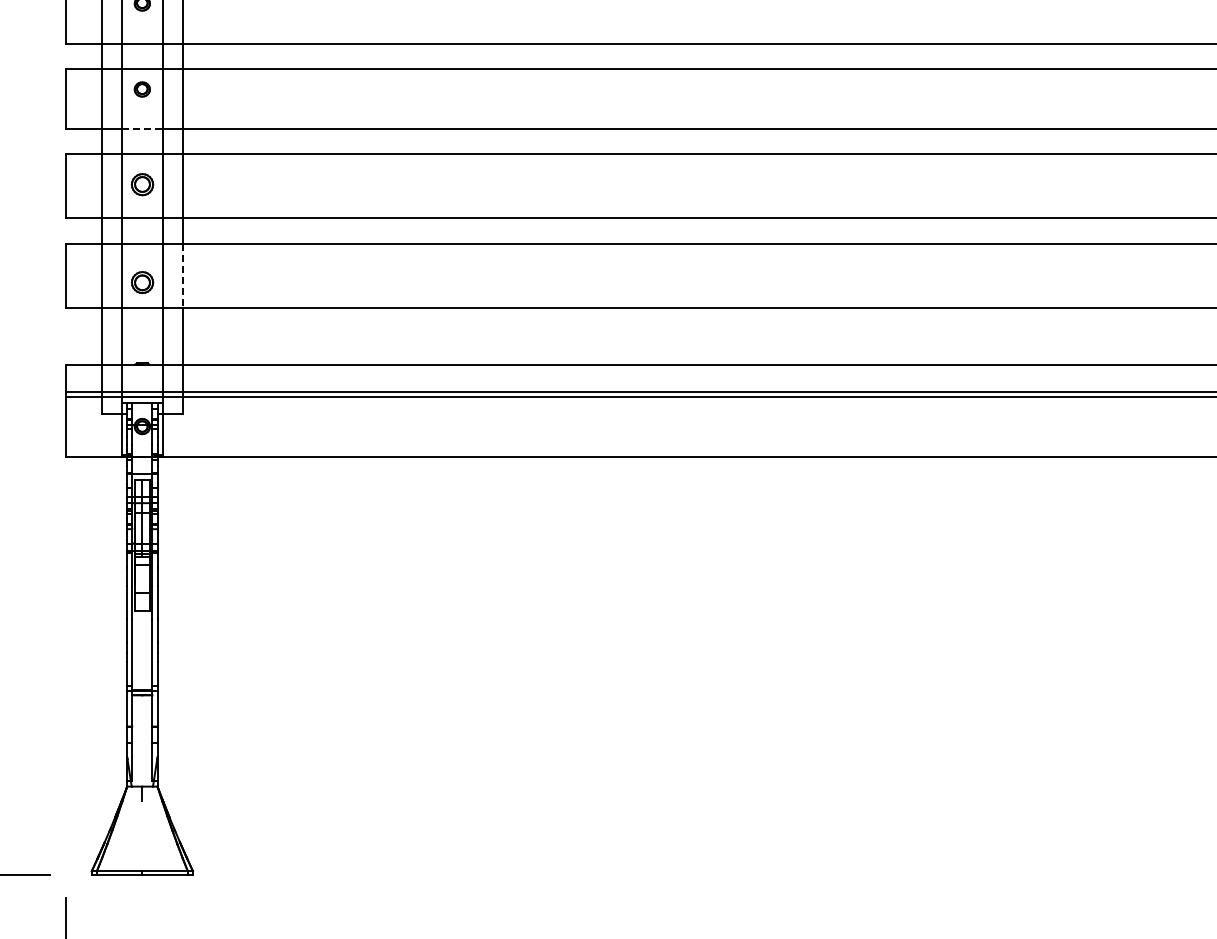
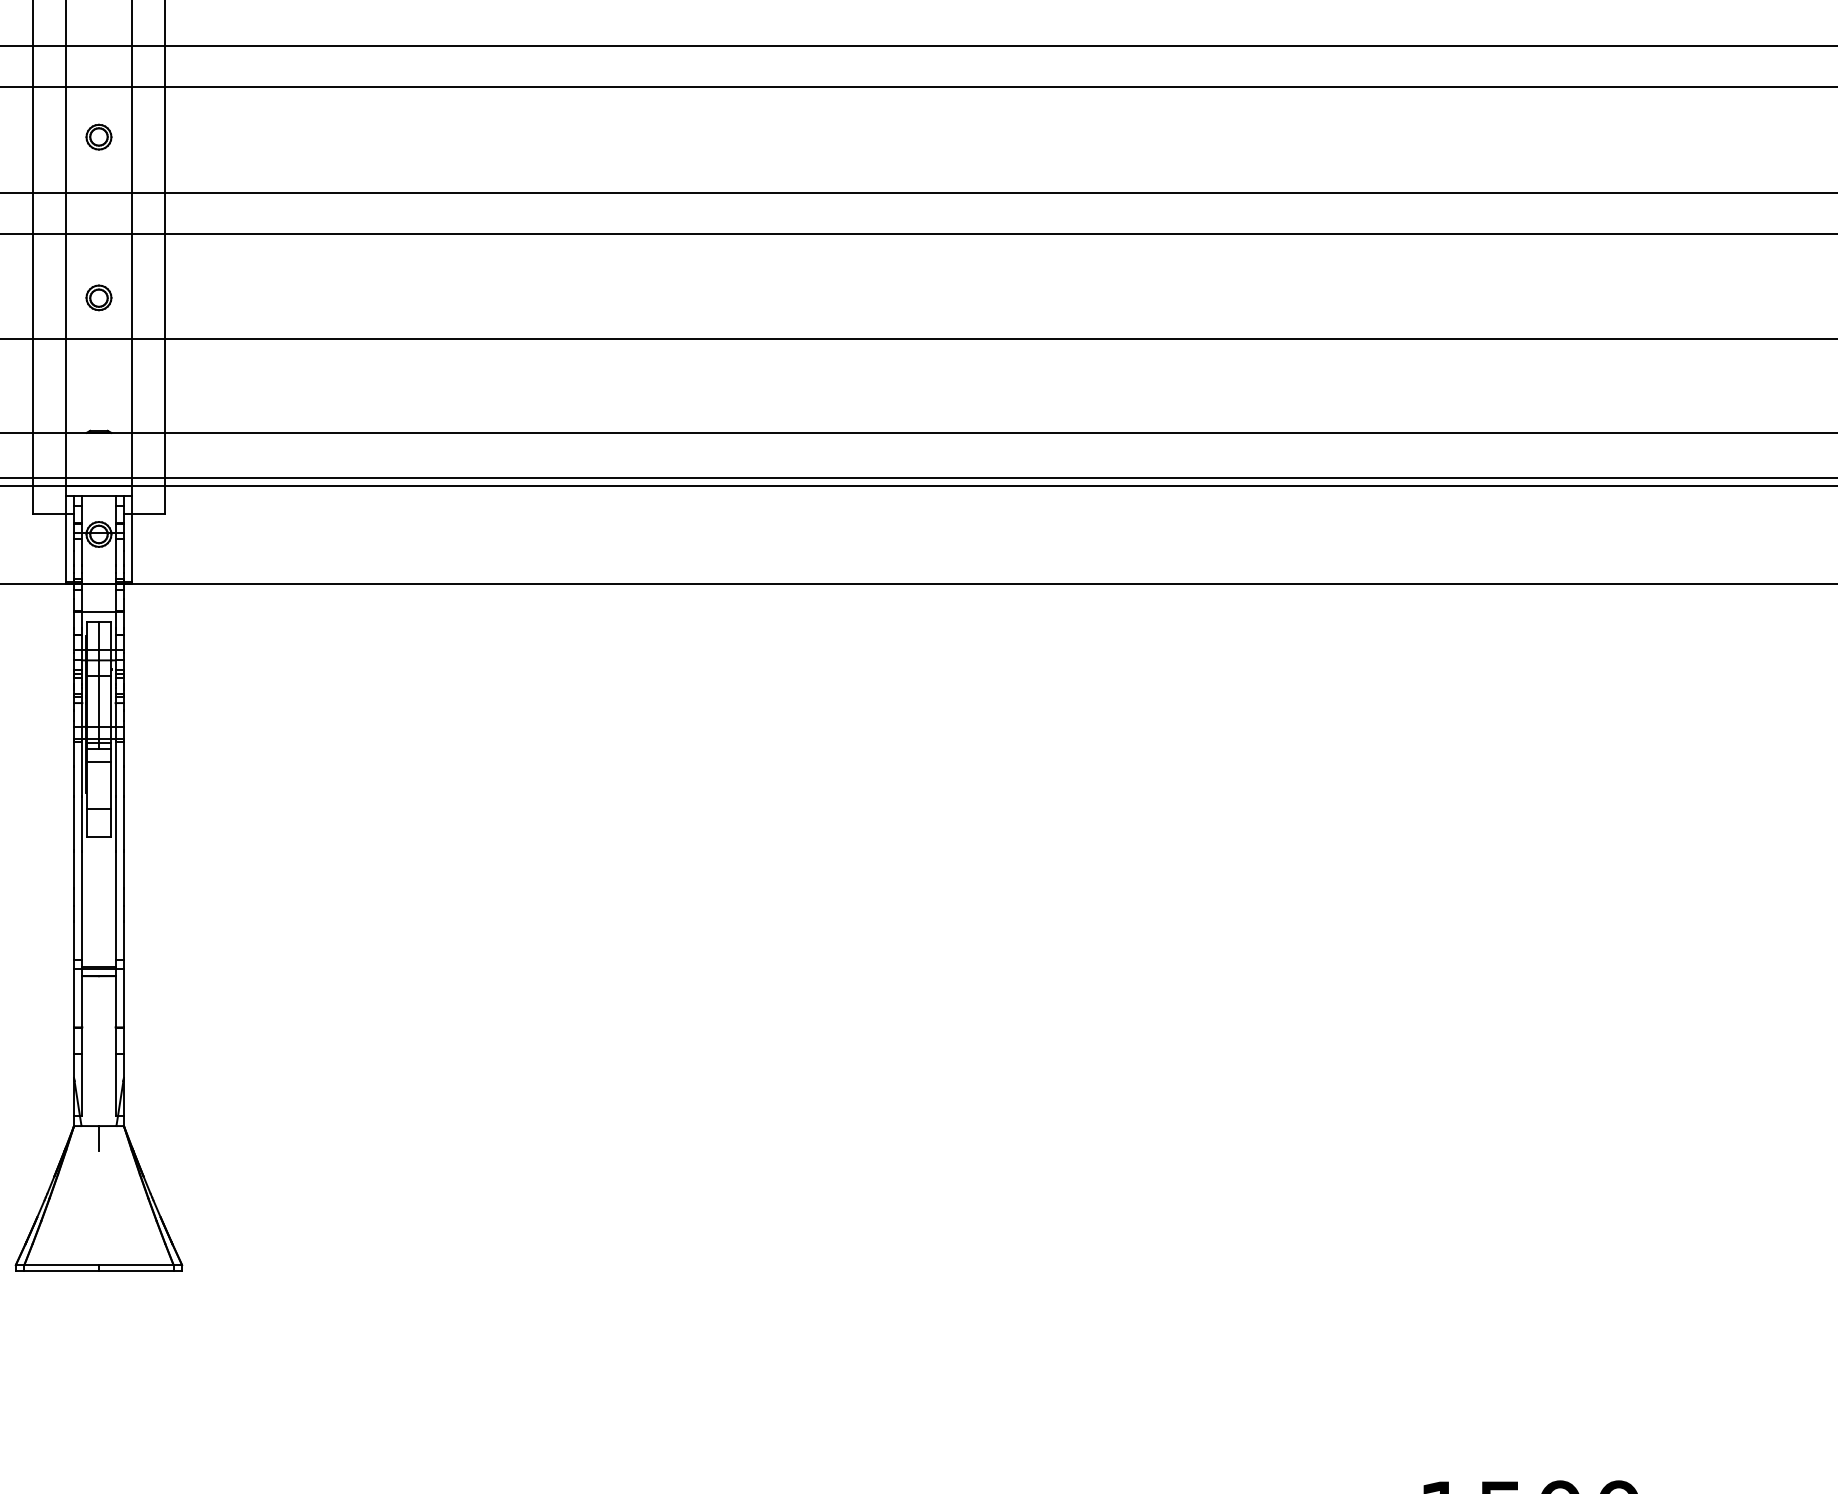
line: (142, 129) -> (99, 46), dashed -> solid
part: (141, 184) -> (97, 136), size x0.71
line: (182, 275) -> (164, 286), dashed -> solid
part: (141, 282) -> (97, 297), size x0.71

